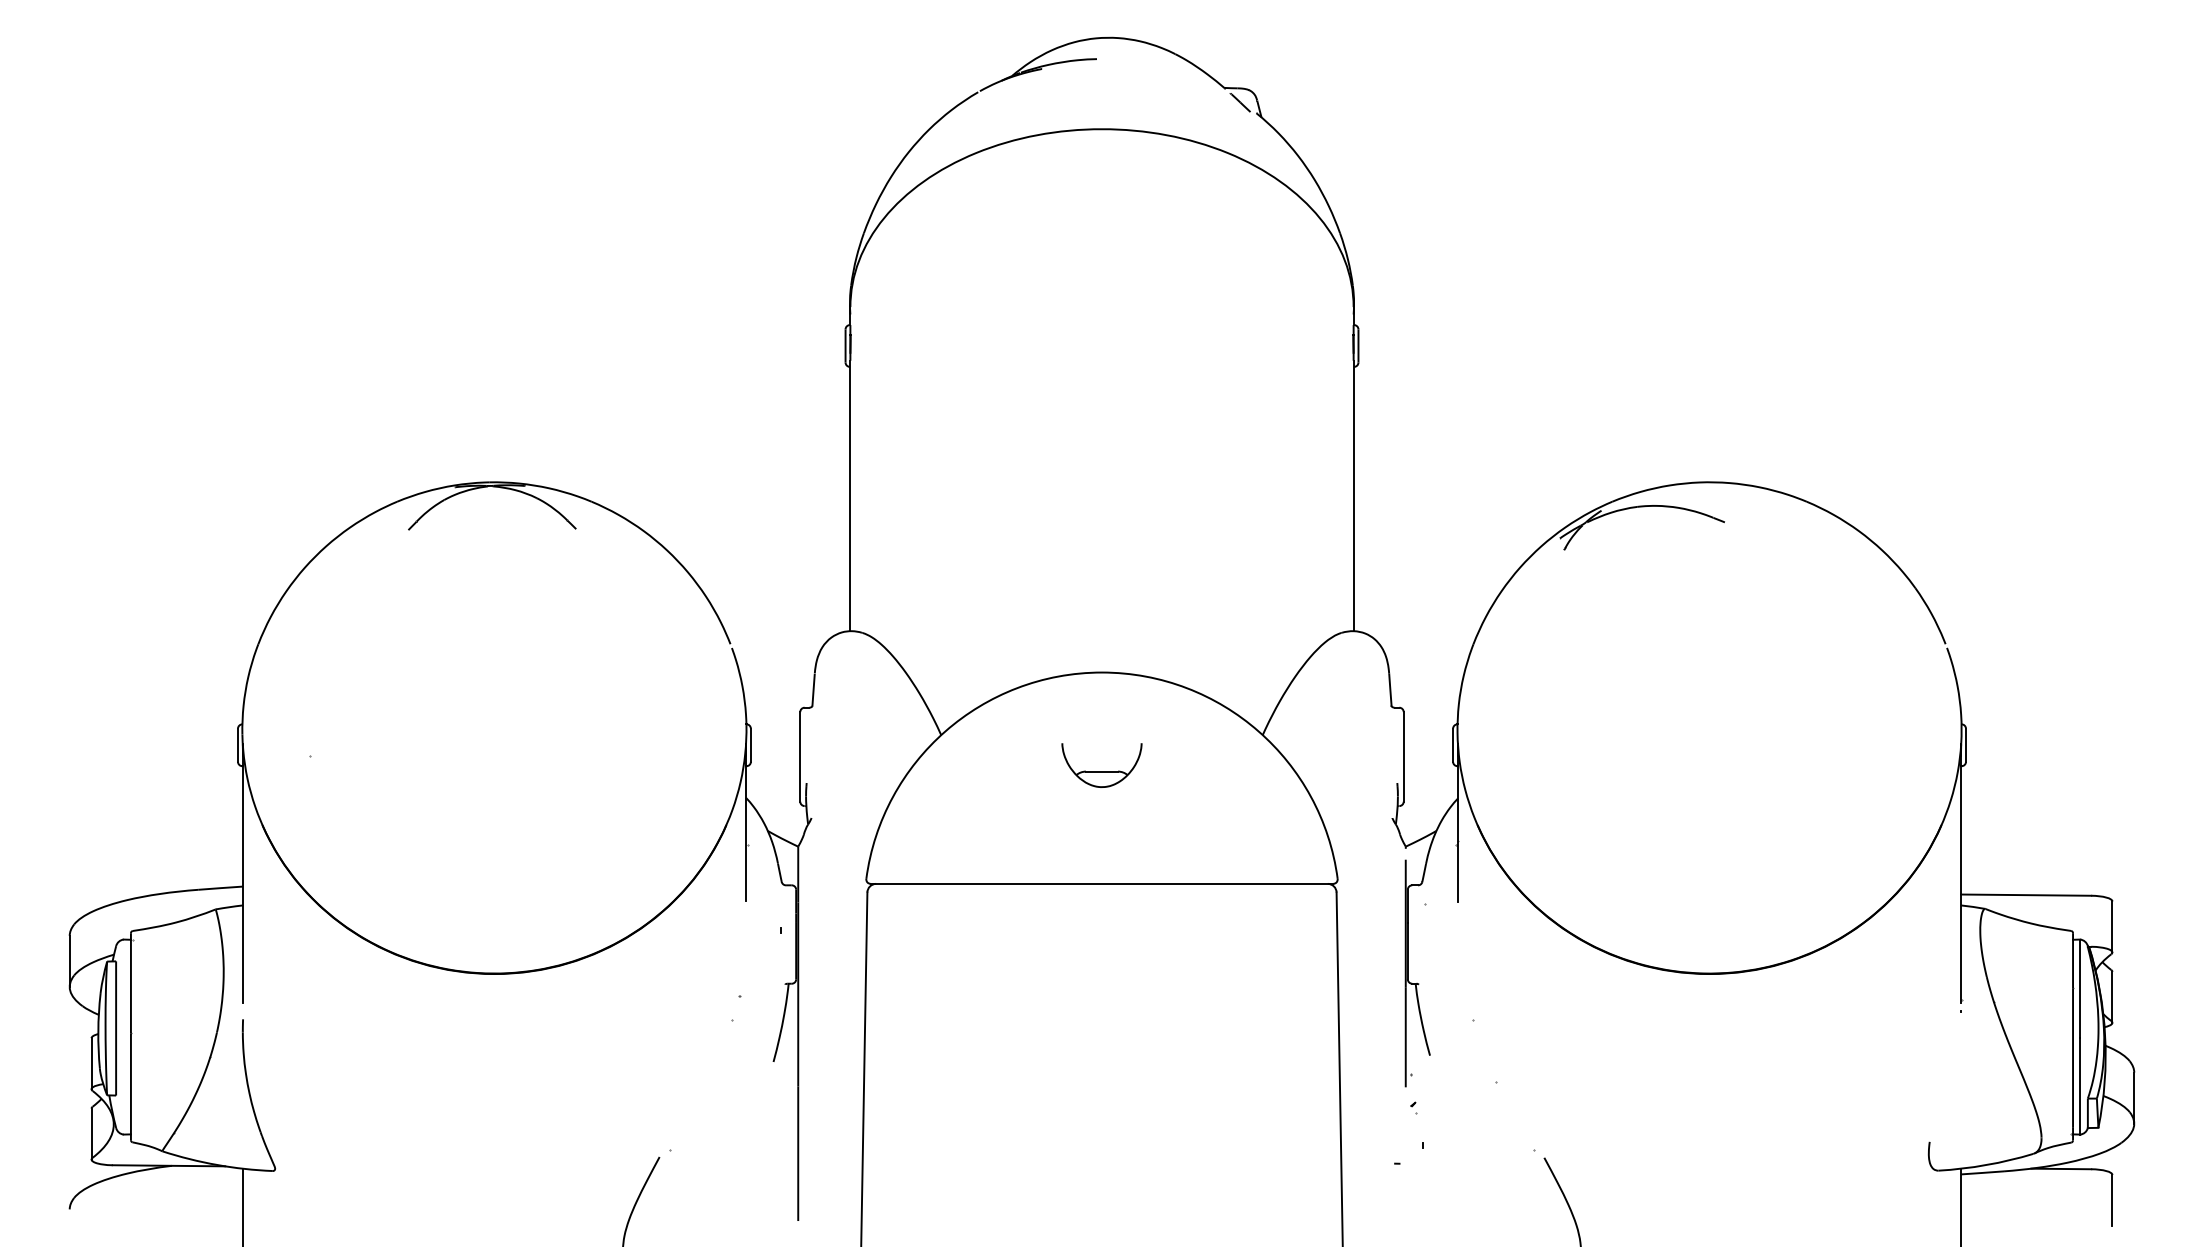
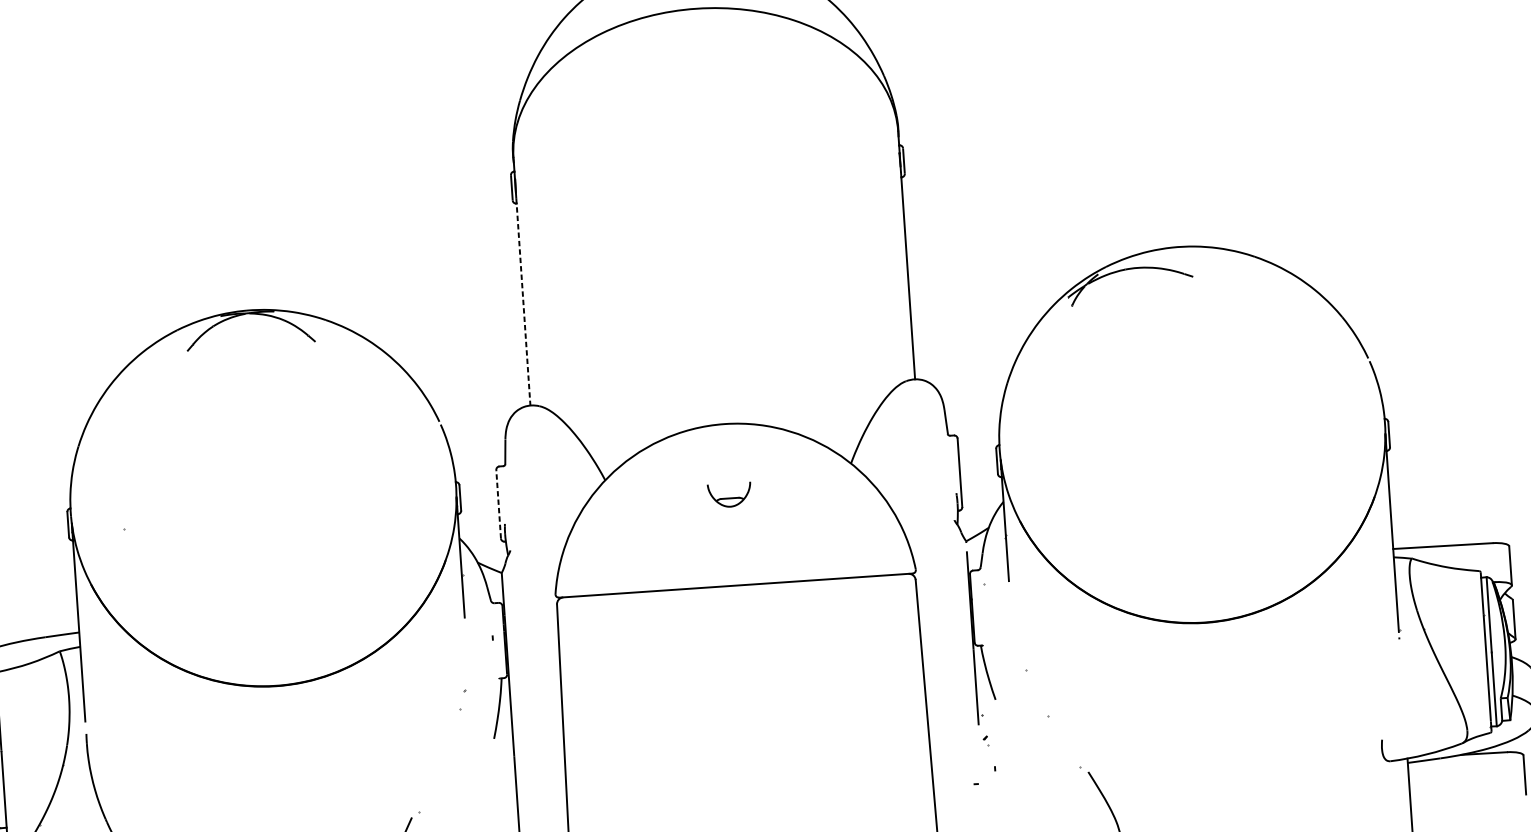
line: (850, 496) -> (523, 302), solid -> dashed
line: (800, 756) -> (498, 503), solid -> dashed
part: (1101, 765) -> (729, 495), size x0.7

